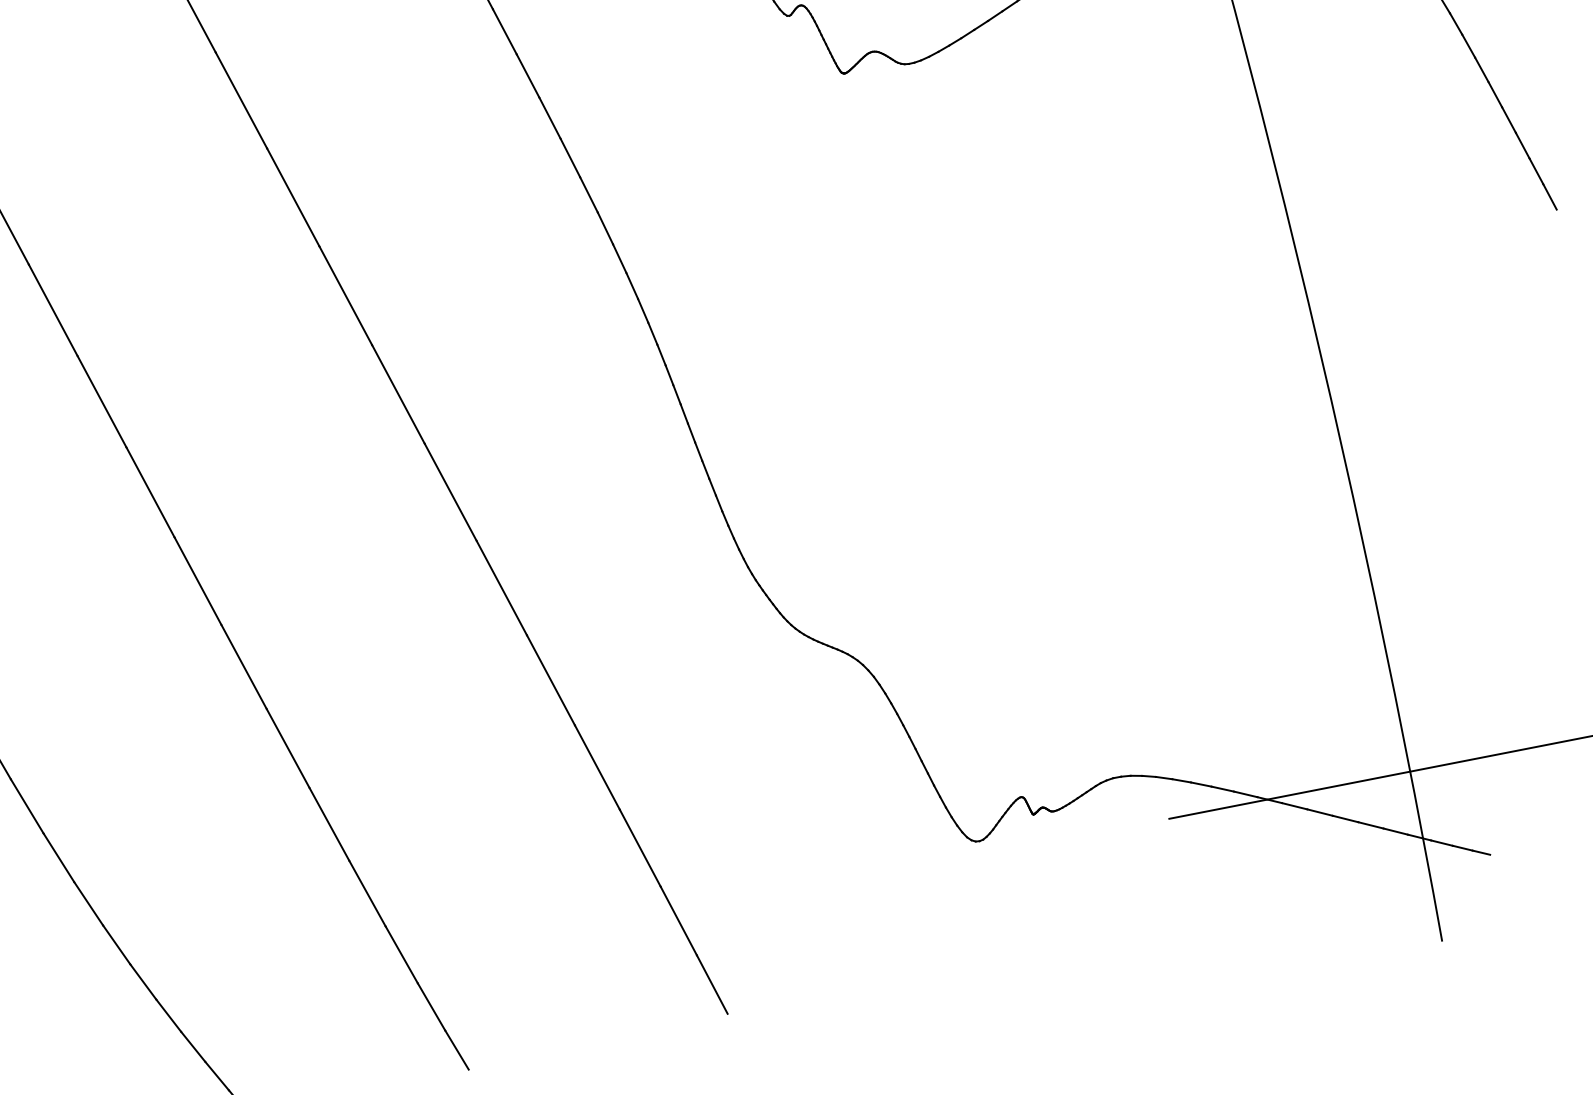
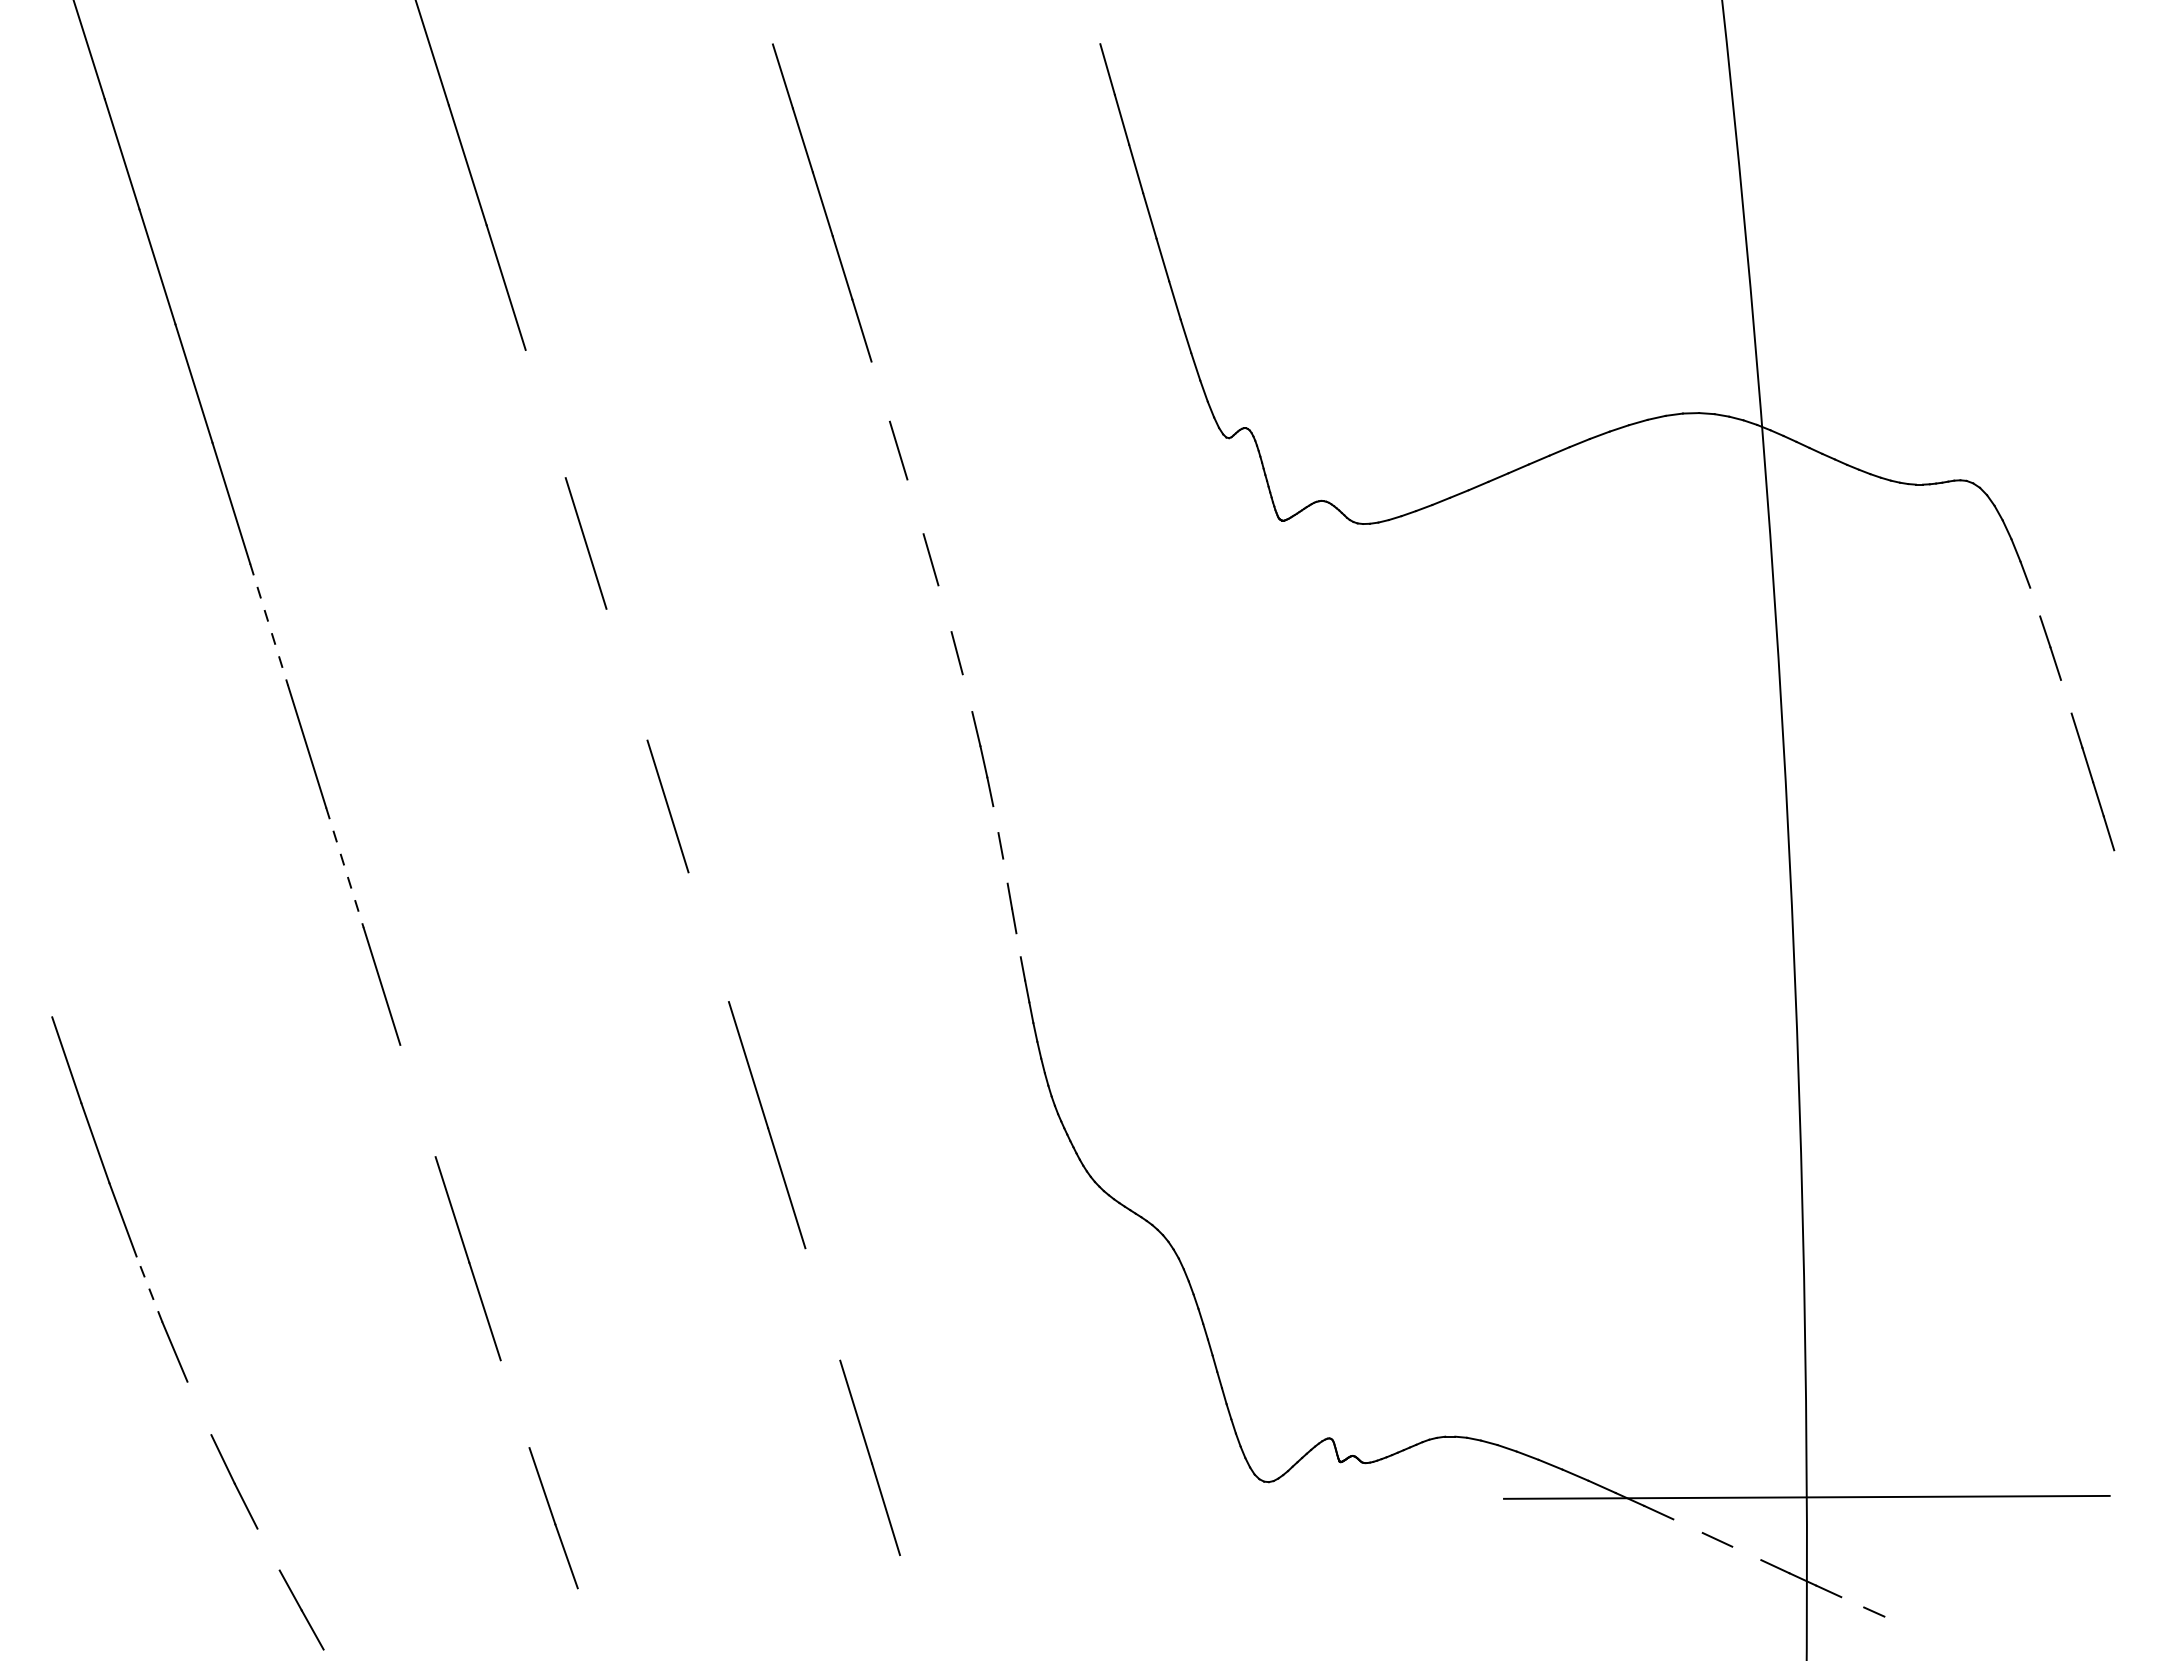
line: (1456, 23) -> (2035, 601), removed
line: (504, 31) -> (880, 391), removed
line: (1495, 94) -> (2066, 696), removed
line: (241, 100) -> (545, 413), removed
line: (549, 117) -> (915, 506), removed
line: (588, 194) -> (944, 608), removed
line: (619, 258) -> (967, 693), removed
line: (345, 295) -> (626, 674), removed
line: (53, 310) -> (269, 624), solid -> dashed
line: (661, 355) -> (995, 819), removed
line: (676, 394) -> (1005, 870), removed
line: (698, 451) -> (1018, 945), removed
line: (151, 492) -> (345, 868), solid -> dashed
line: (450, 492) -> (708, 937), removed
line: (243, 666) -> (417, 1100), removed
line: (597, 767) -> (822, 1304), removed
line: (1319, 812) -> (1687, 1526), removed
line: (1370, 825) -> (1746, 1553), removed
line: (1462, 848) -> (1852, 1602), removed
line: (58, 857) -> (149, 1288), solid -> dashed
line: (367, 893) -> (514, 1404), removed
line: (116, 945) -> (199, 1408), removed
line: (712, 984) -> (911, 1594), removed
line: (193, 1046) -> (268, 1549), removed
line: (457, 1050) -> (587, 1614), removed

